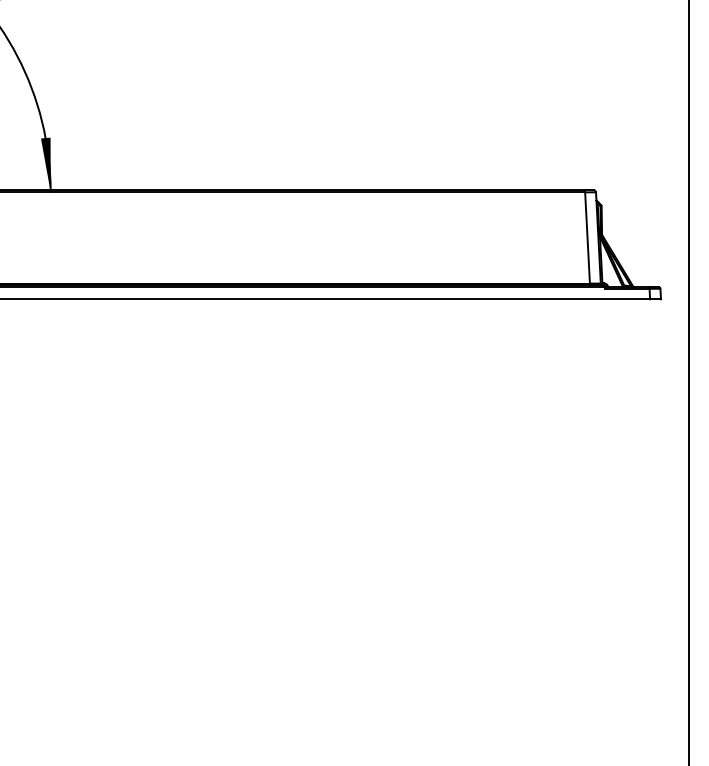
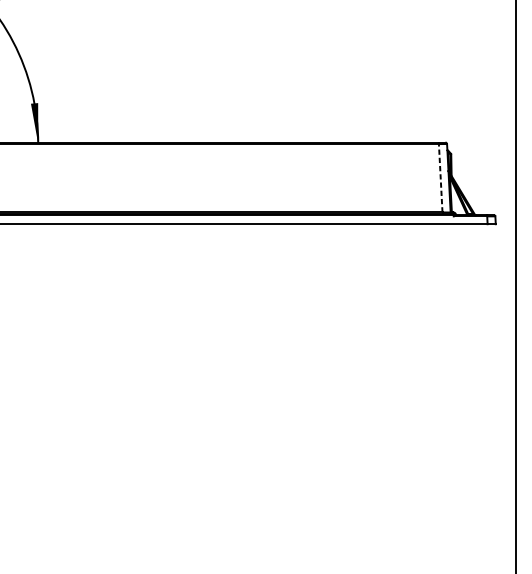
line: (587, 237) -> (440, 177), solid -> dashed

